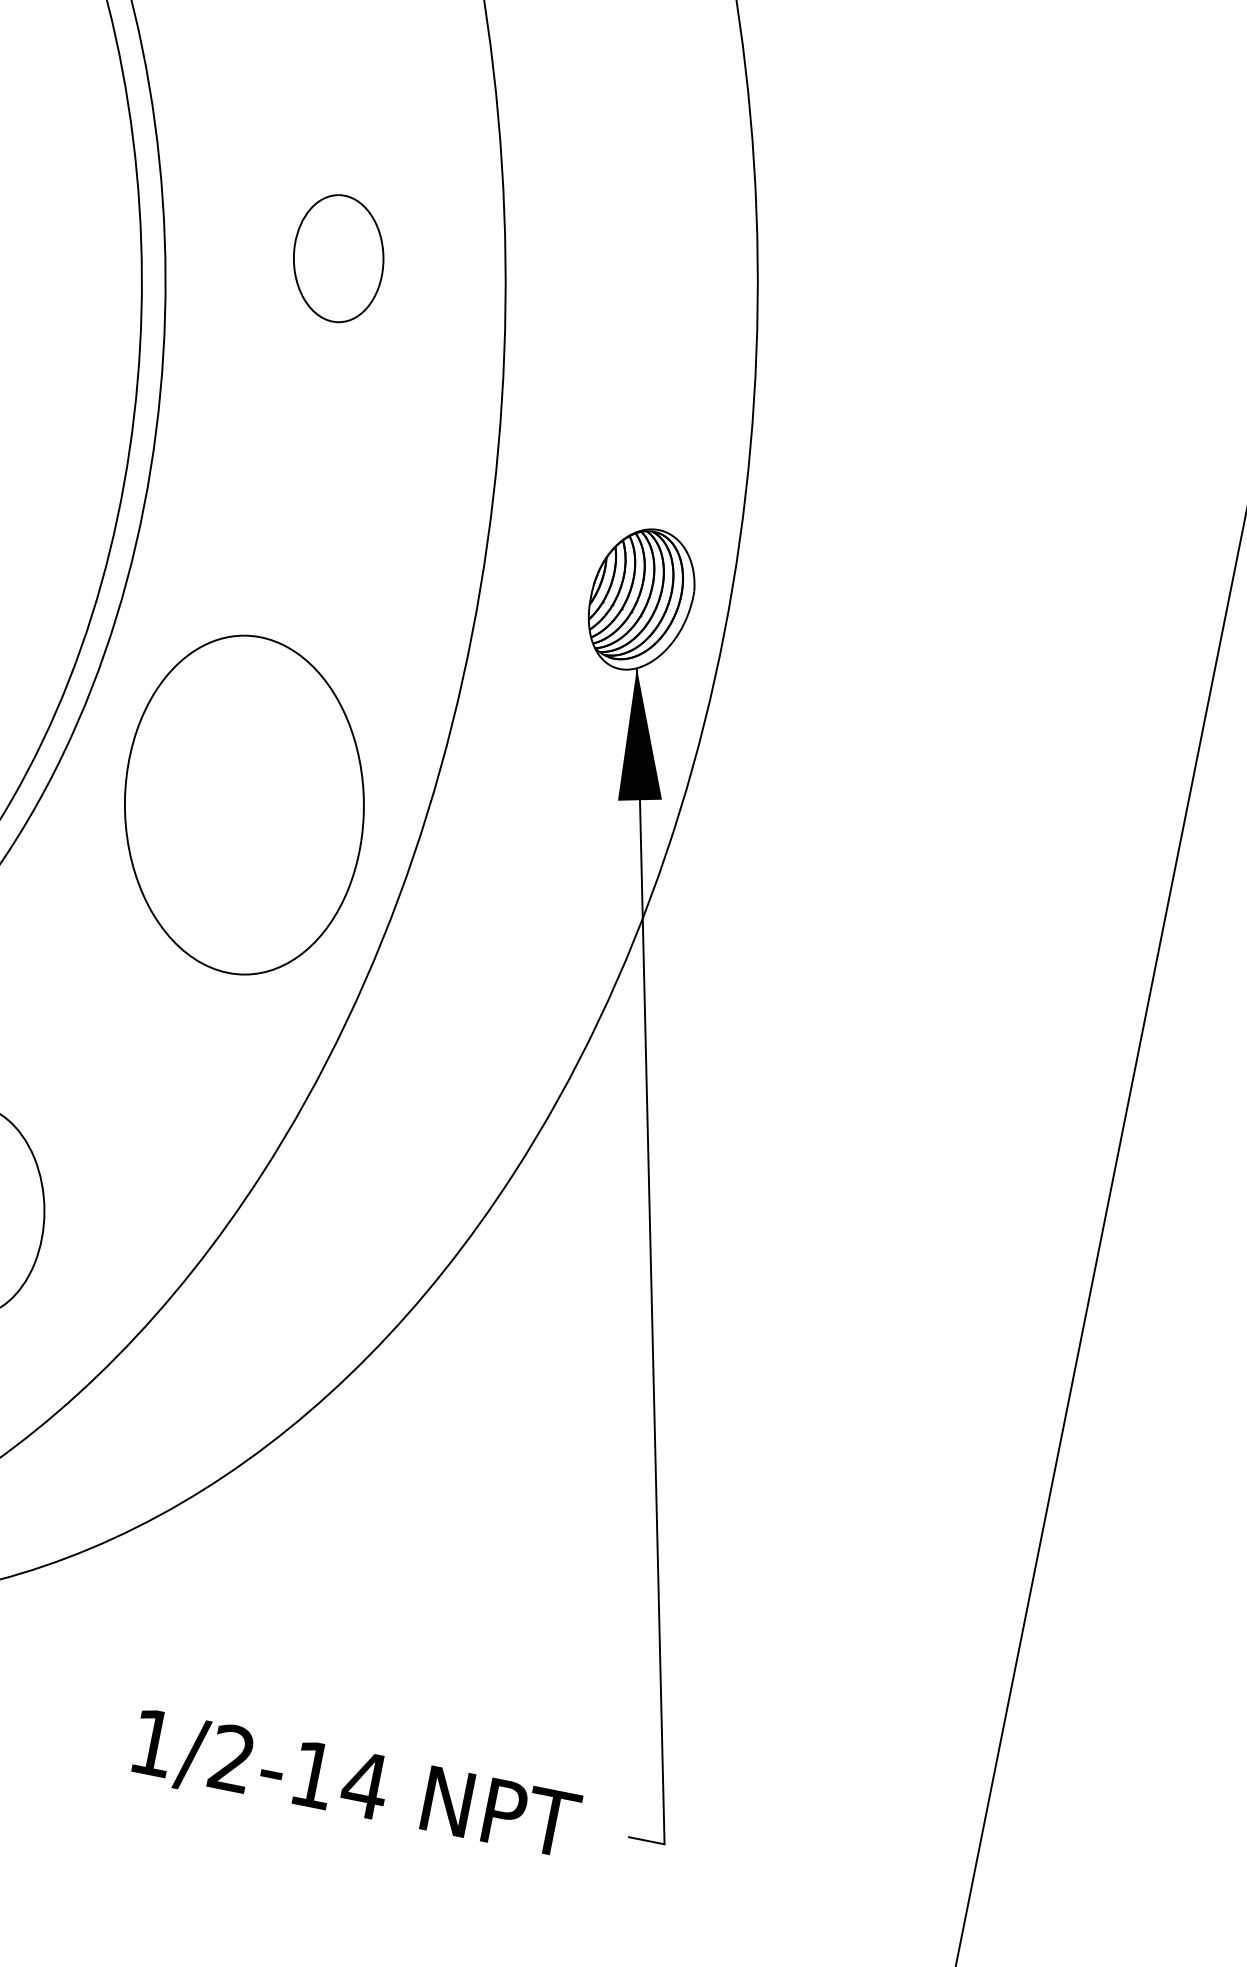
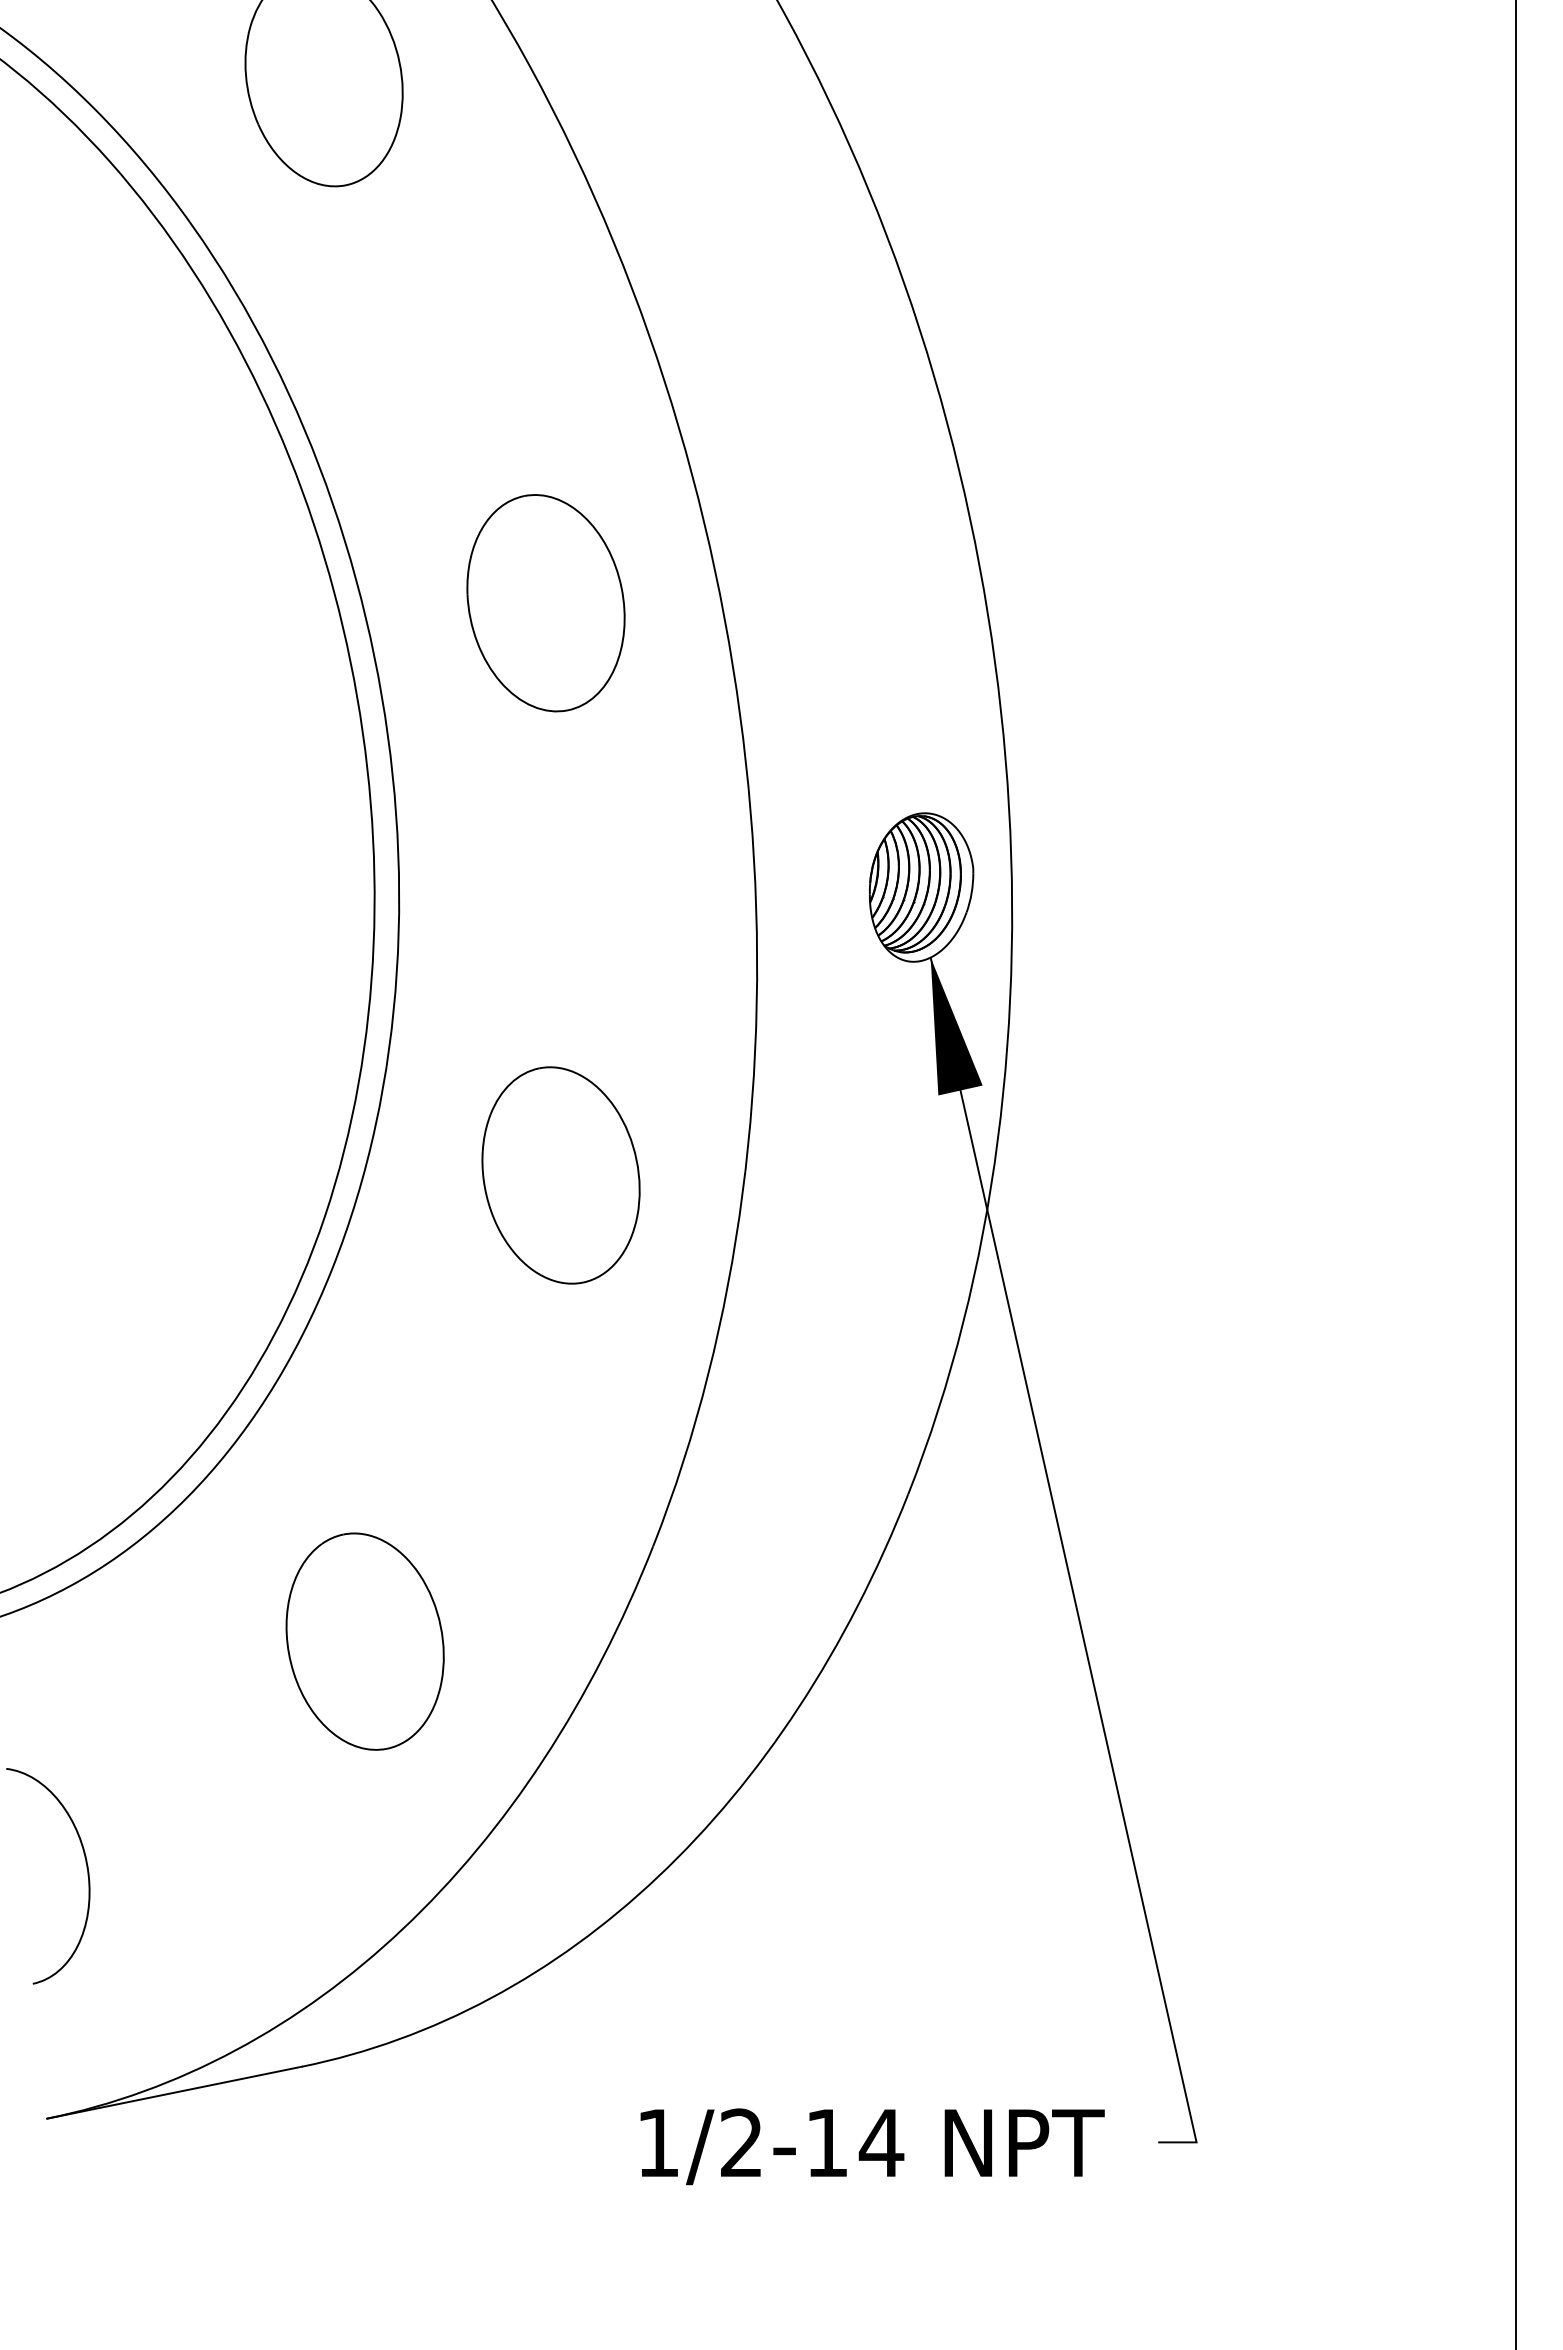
part: (338, 258) -> (545, 603), size x1.67
part: (243, 805) -> (560, 1175), size x0.62

